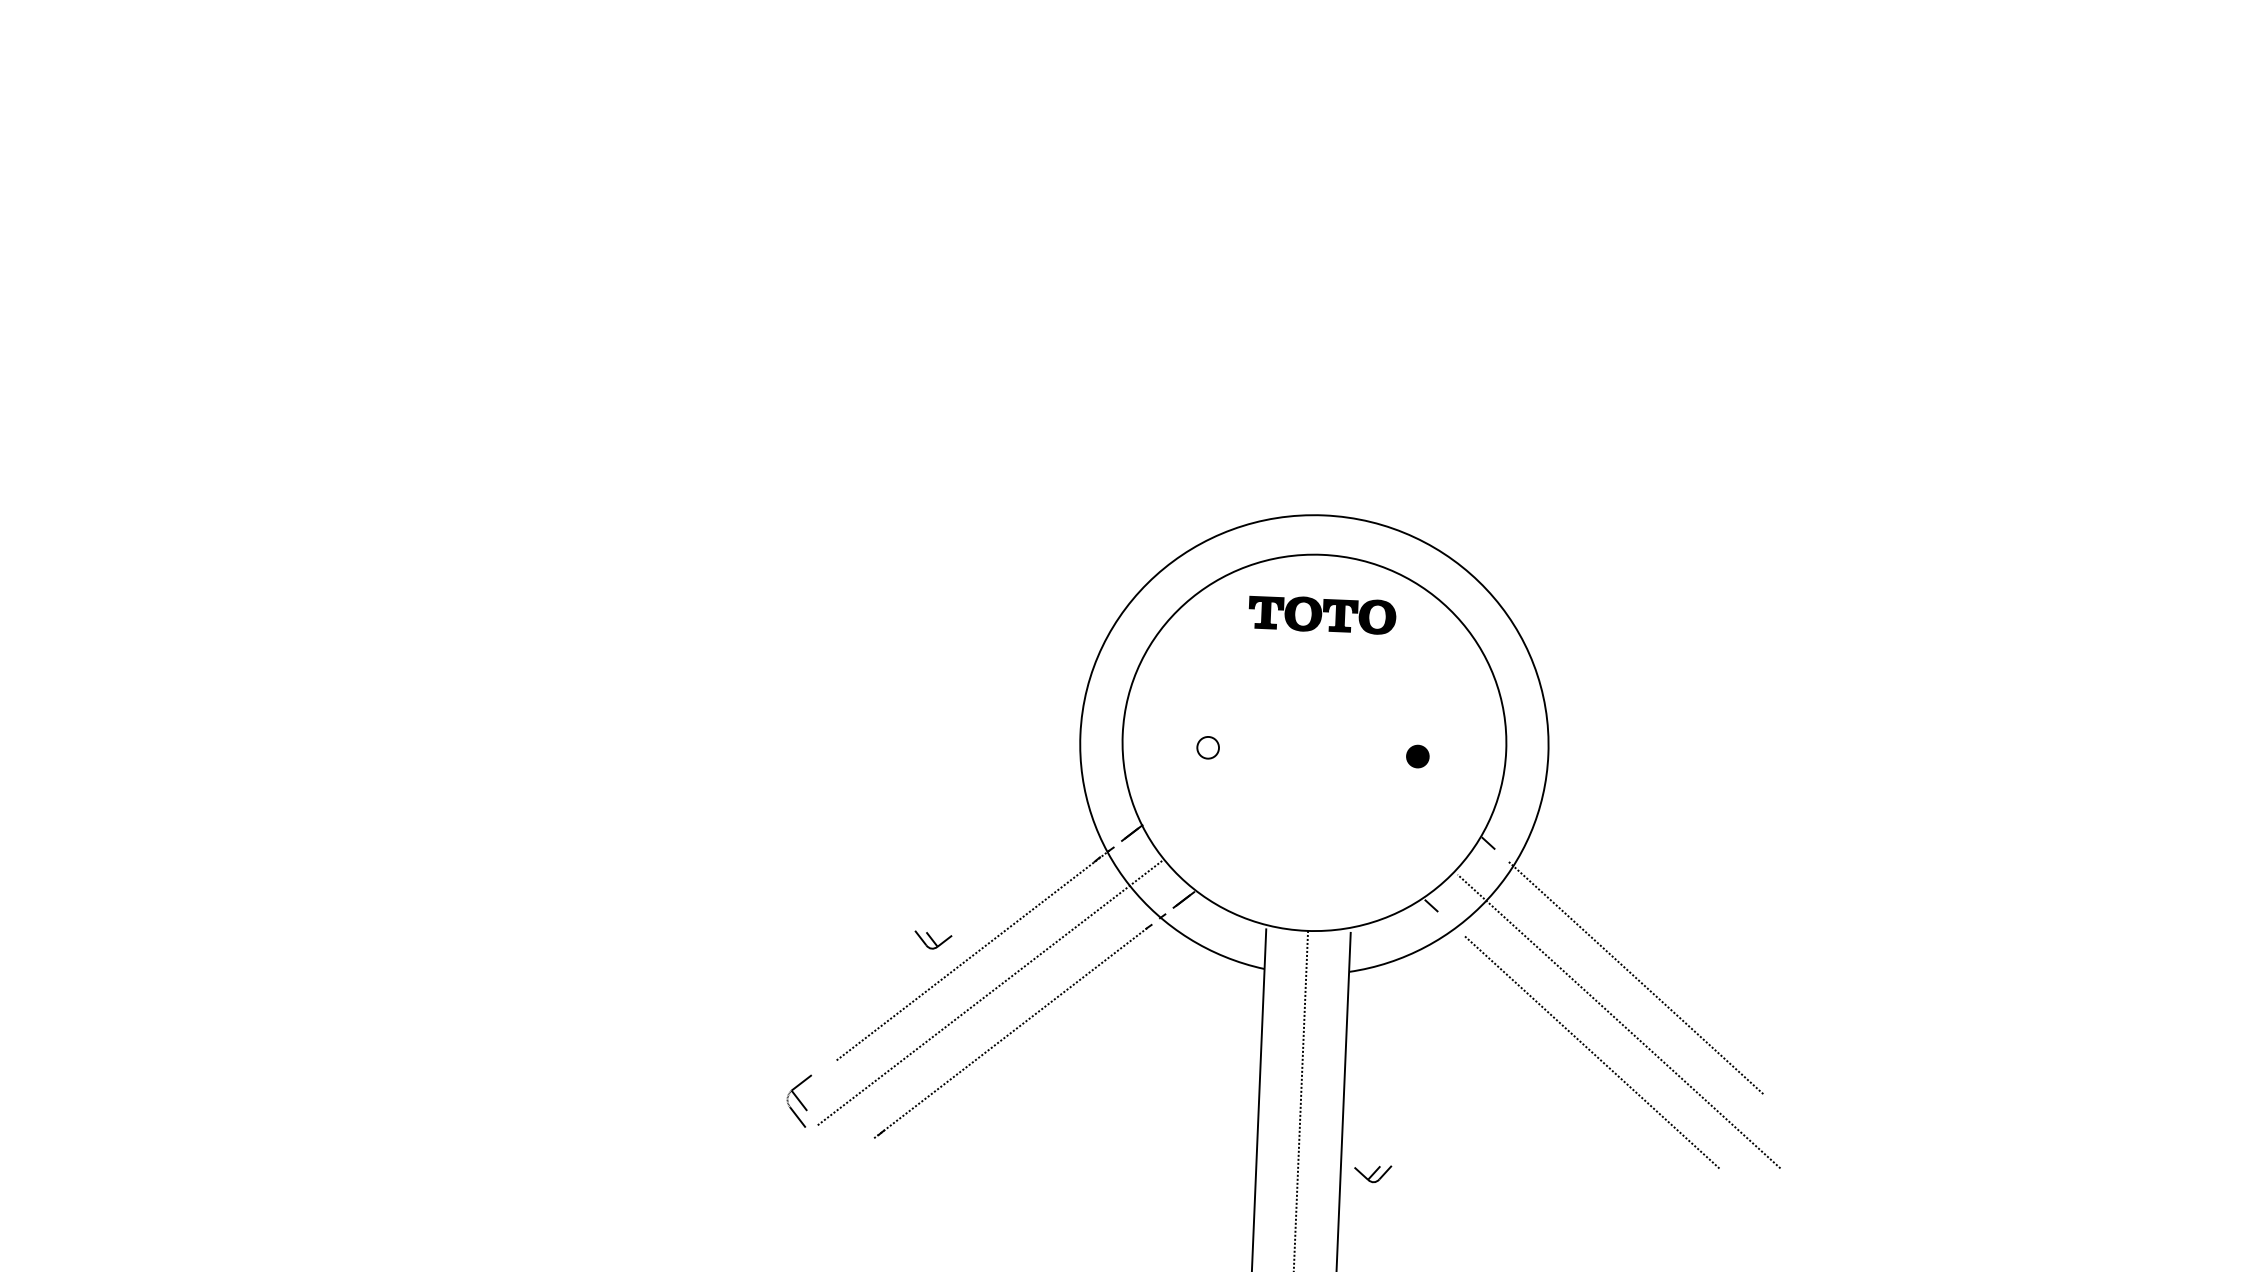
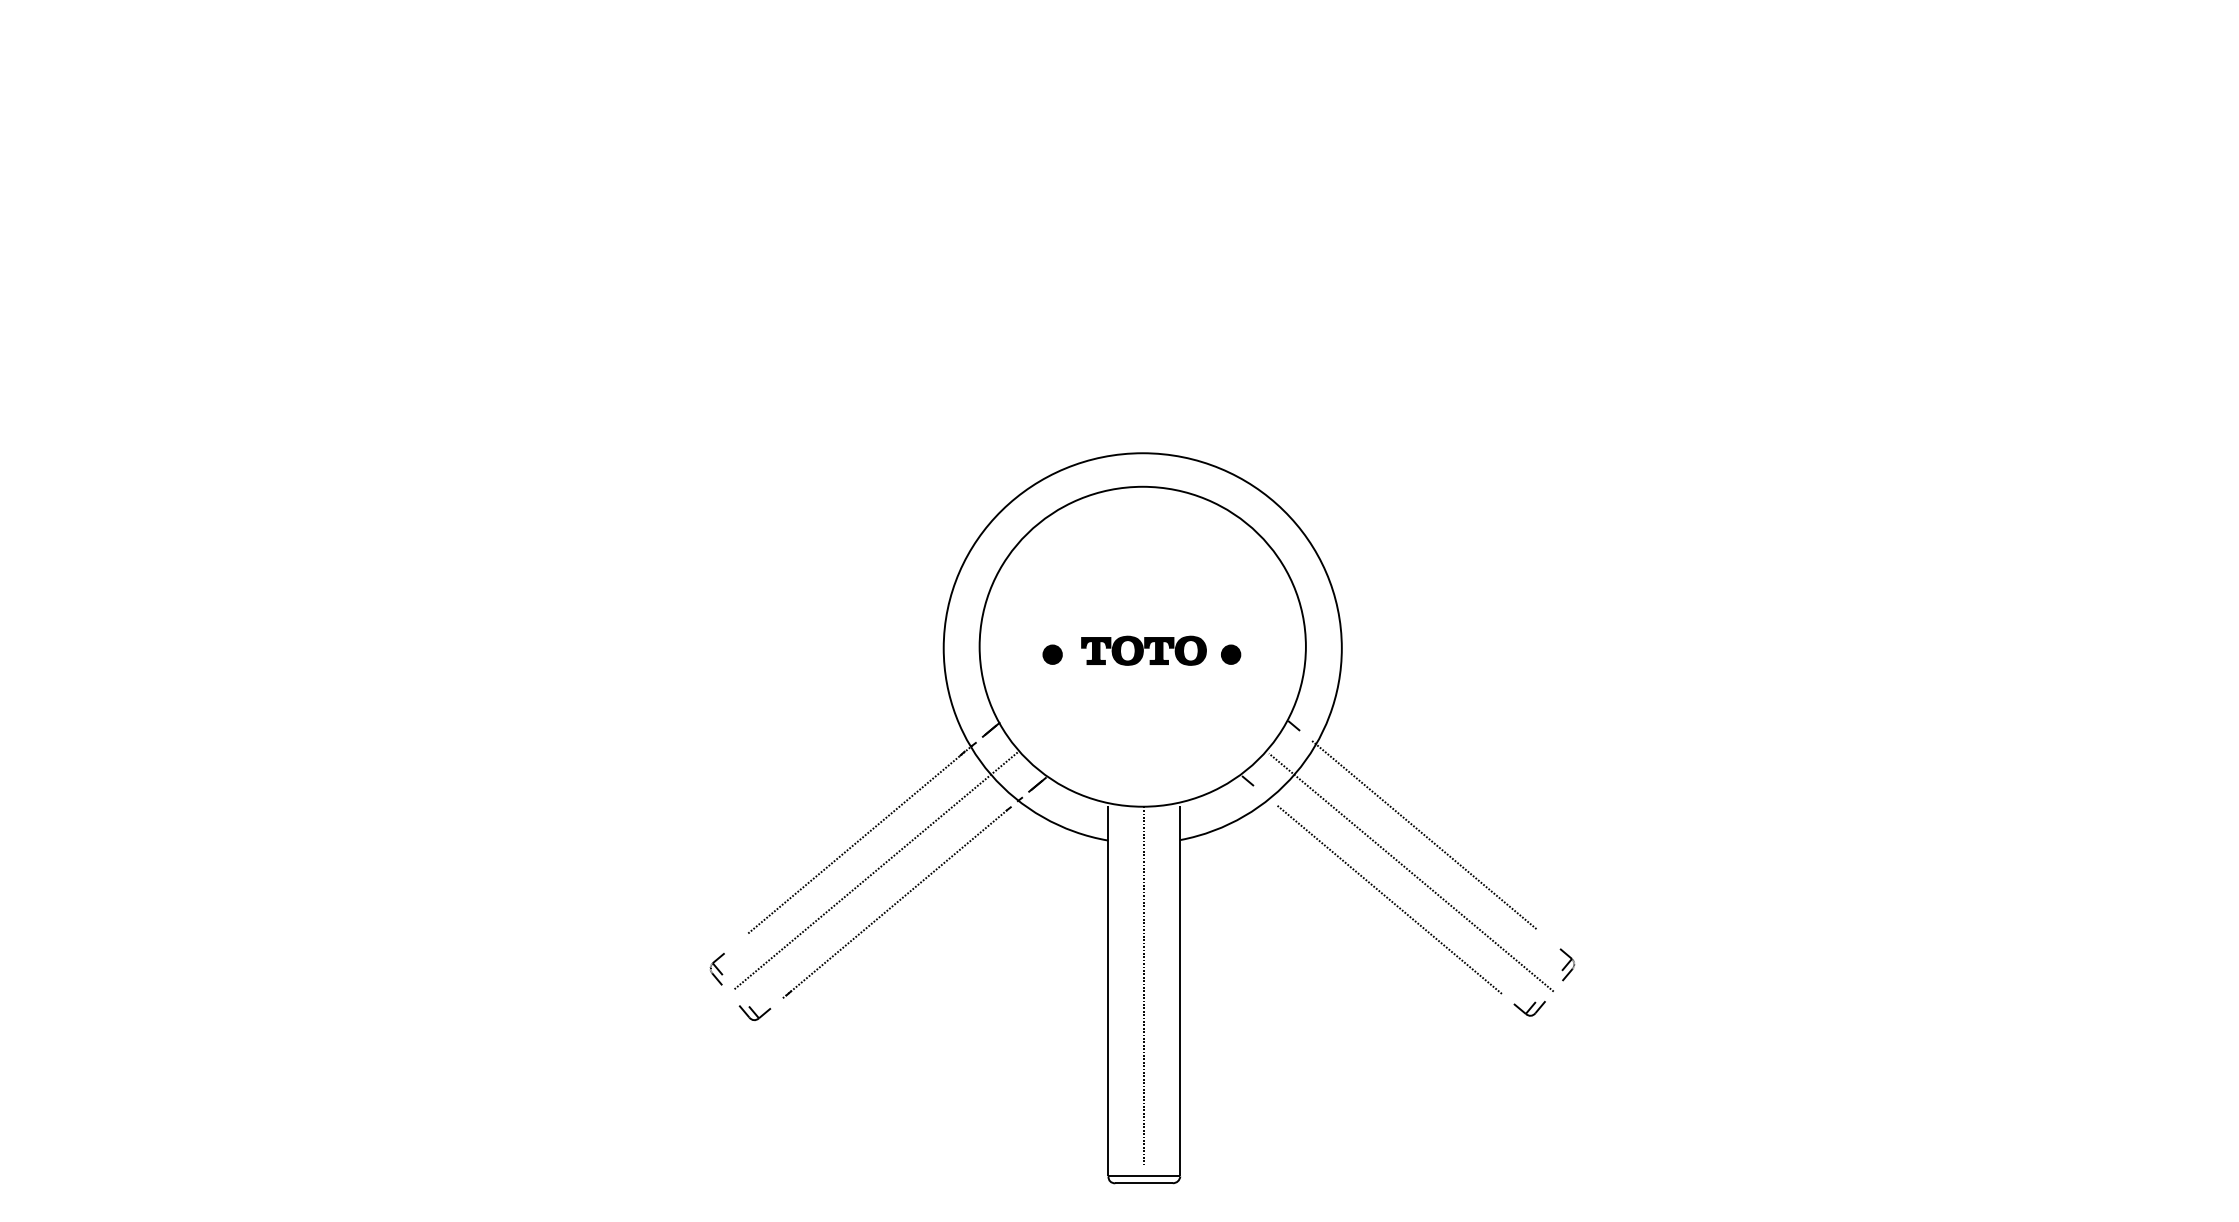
part: (1321, 614) -> (1143, 650), moved
fill: (1207, 747) -> (1052, 654), added
part: (932, 939) -> (754, 1012), moved
part: (797, 1101) -> (716, 969), size x0.71
part: (1798, 1137) -> (1567, 964), added
part: (1372, 1173) -> (1529, 1008), moved

